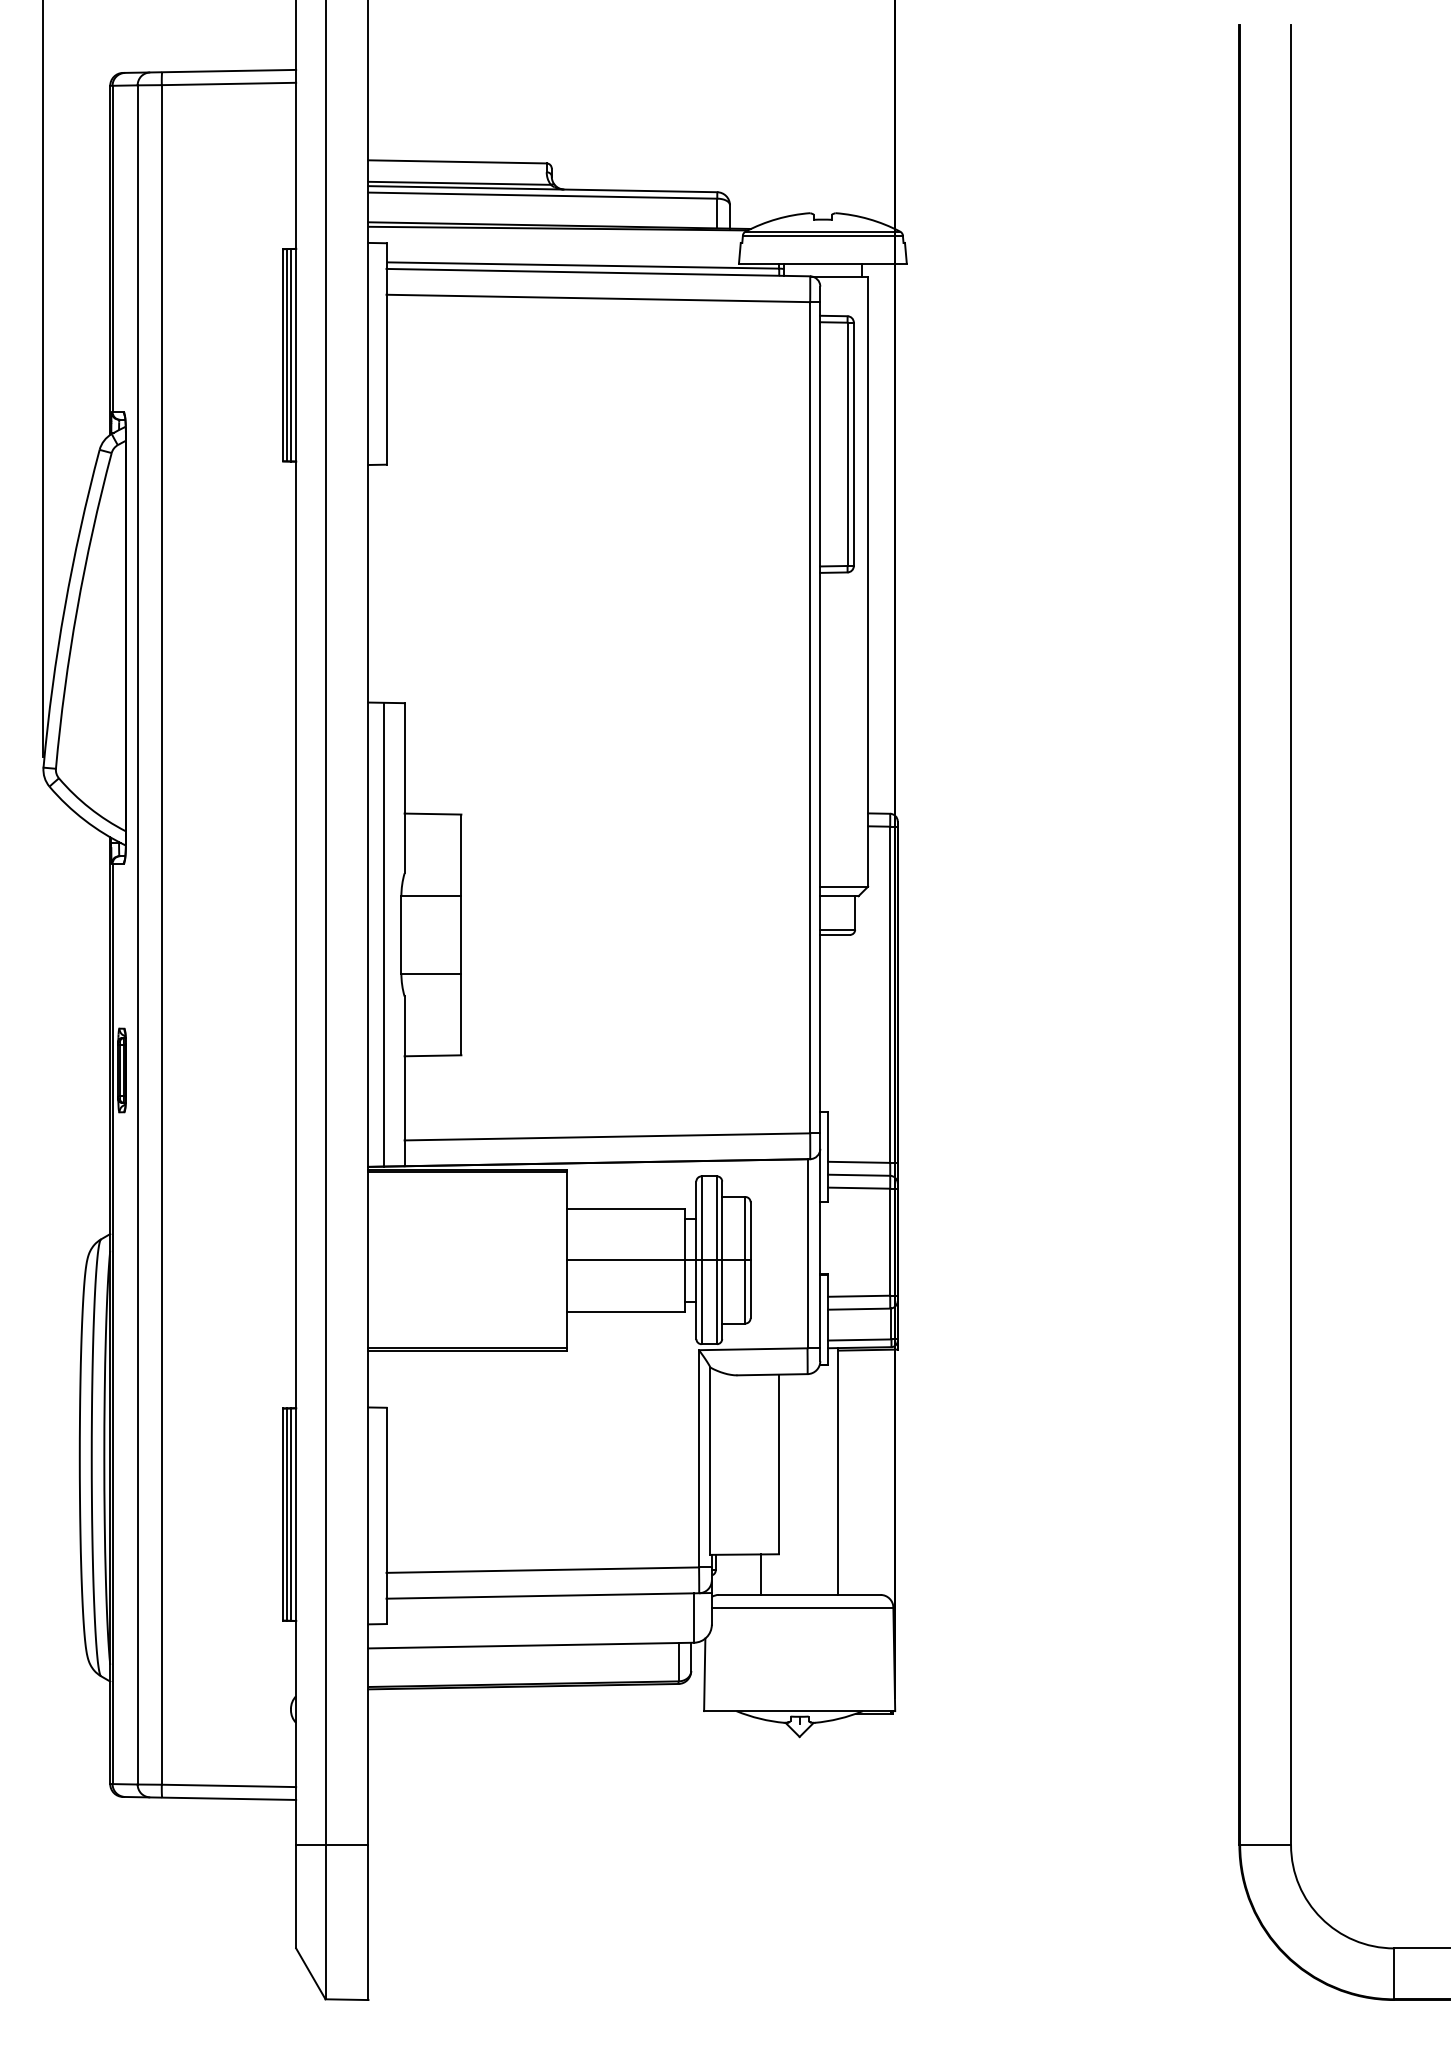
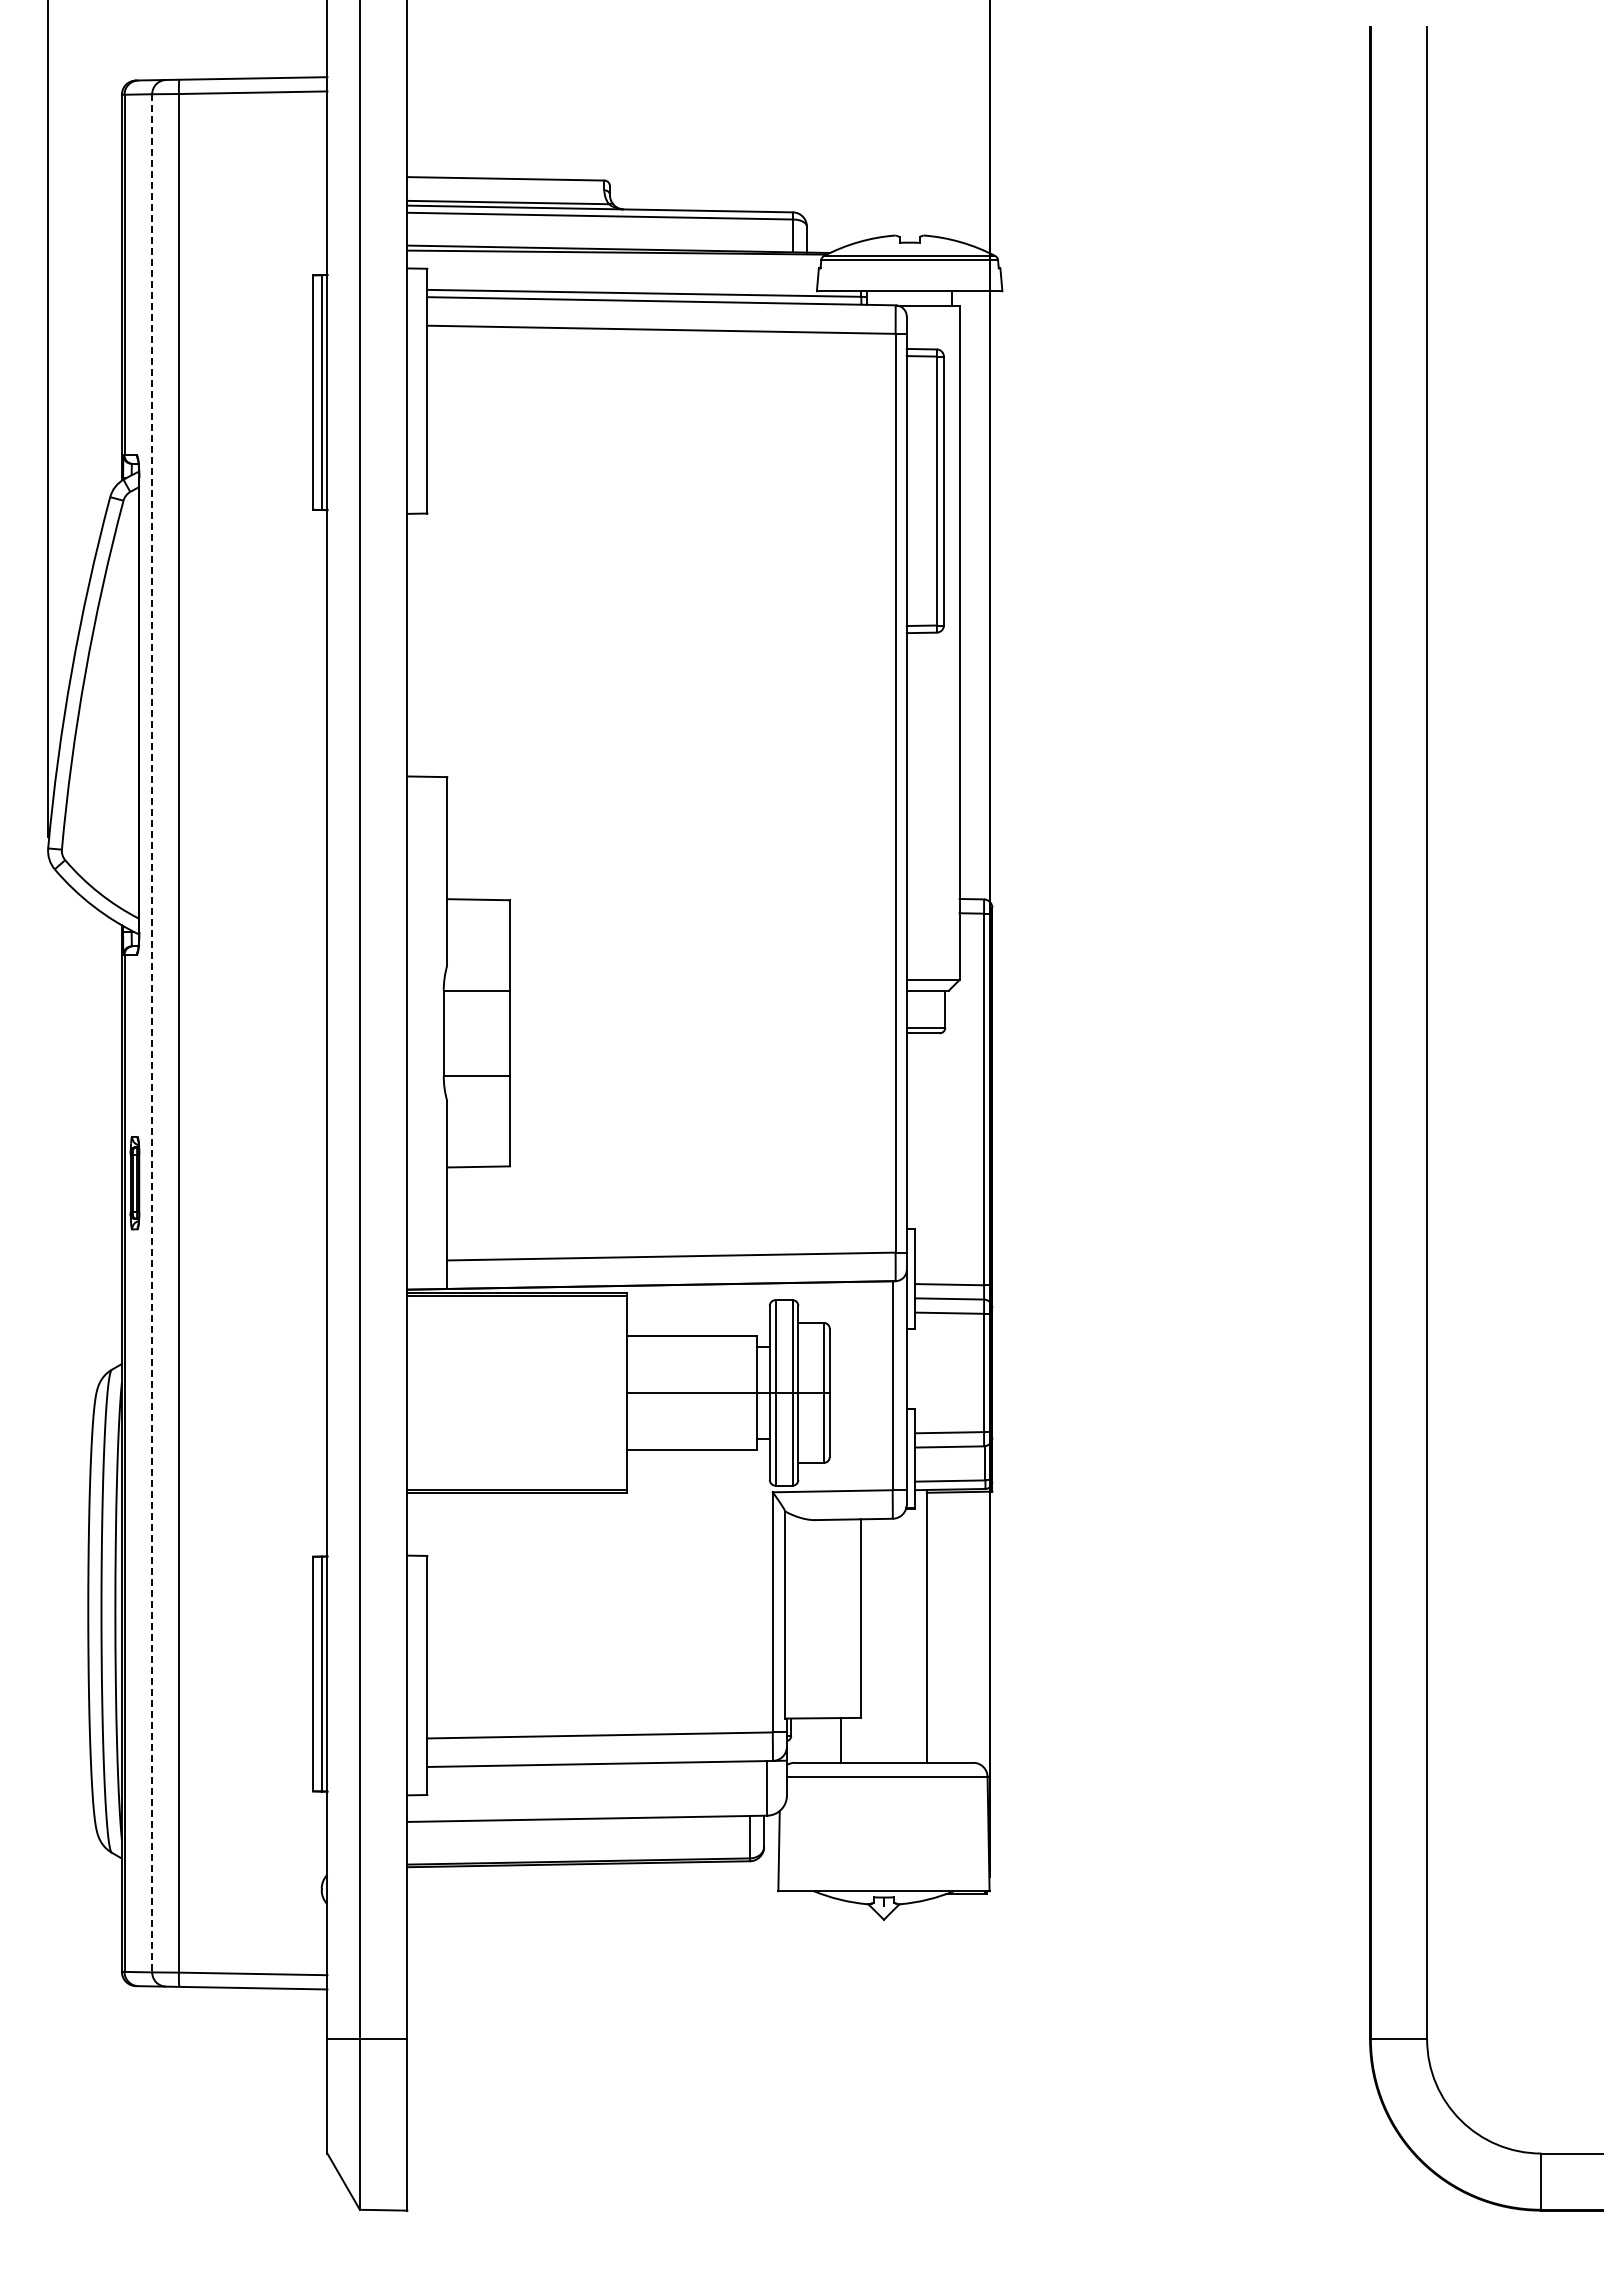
line: (287, 355) -> (317, 392), removed
line: (383, 934) -> (424, 1032), removed
line: (137, 935) -> (152, 1033), solid -> dashed
line: (287, 1514) -> (317, 1673), removed

